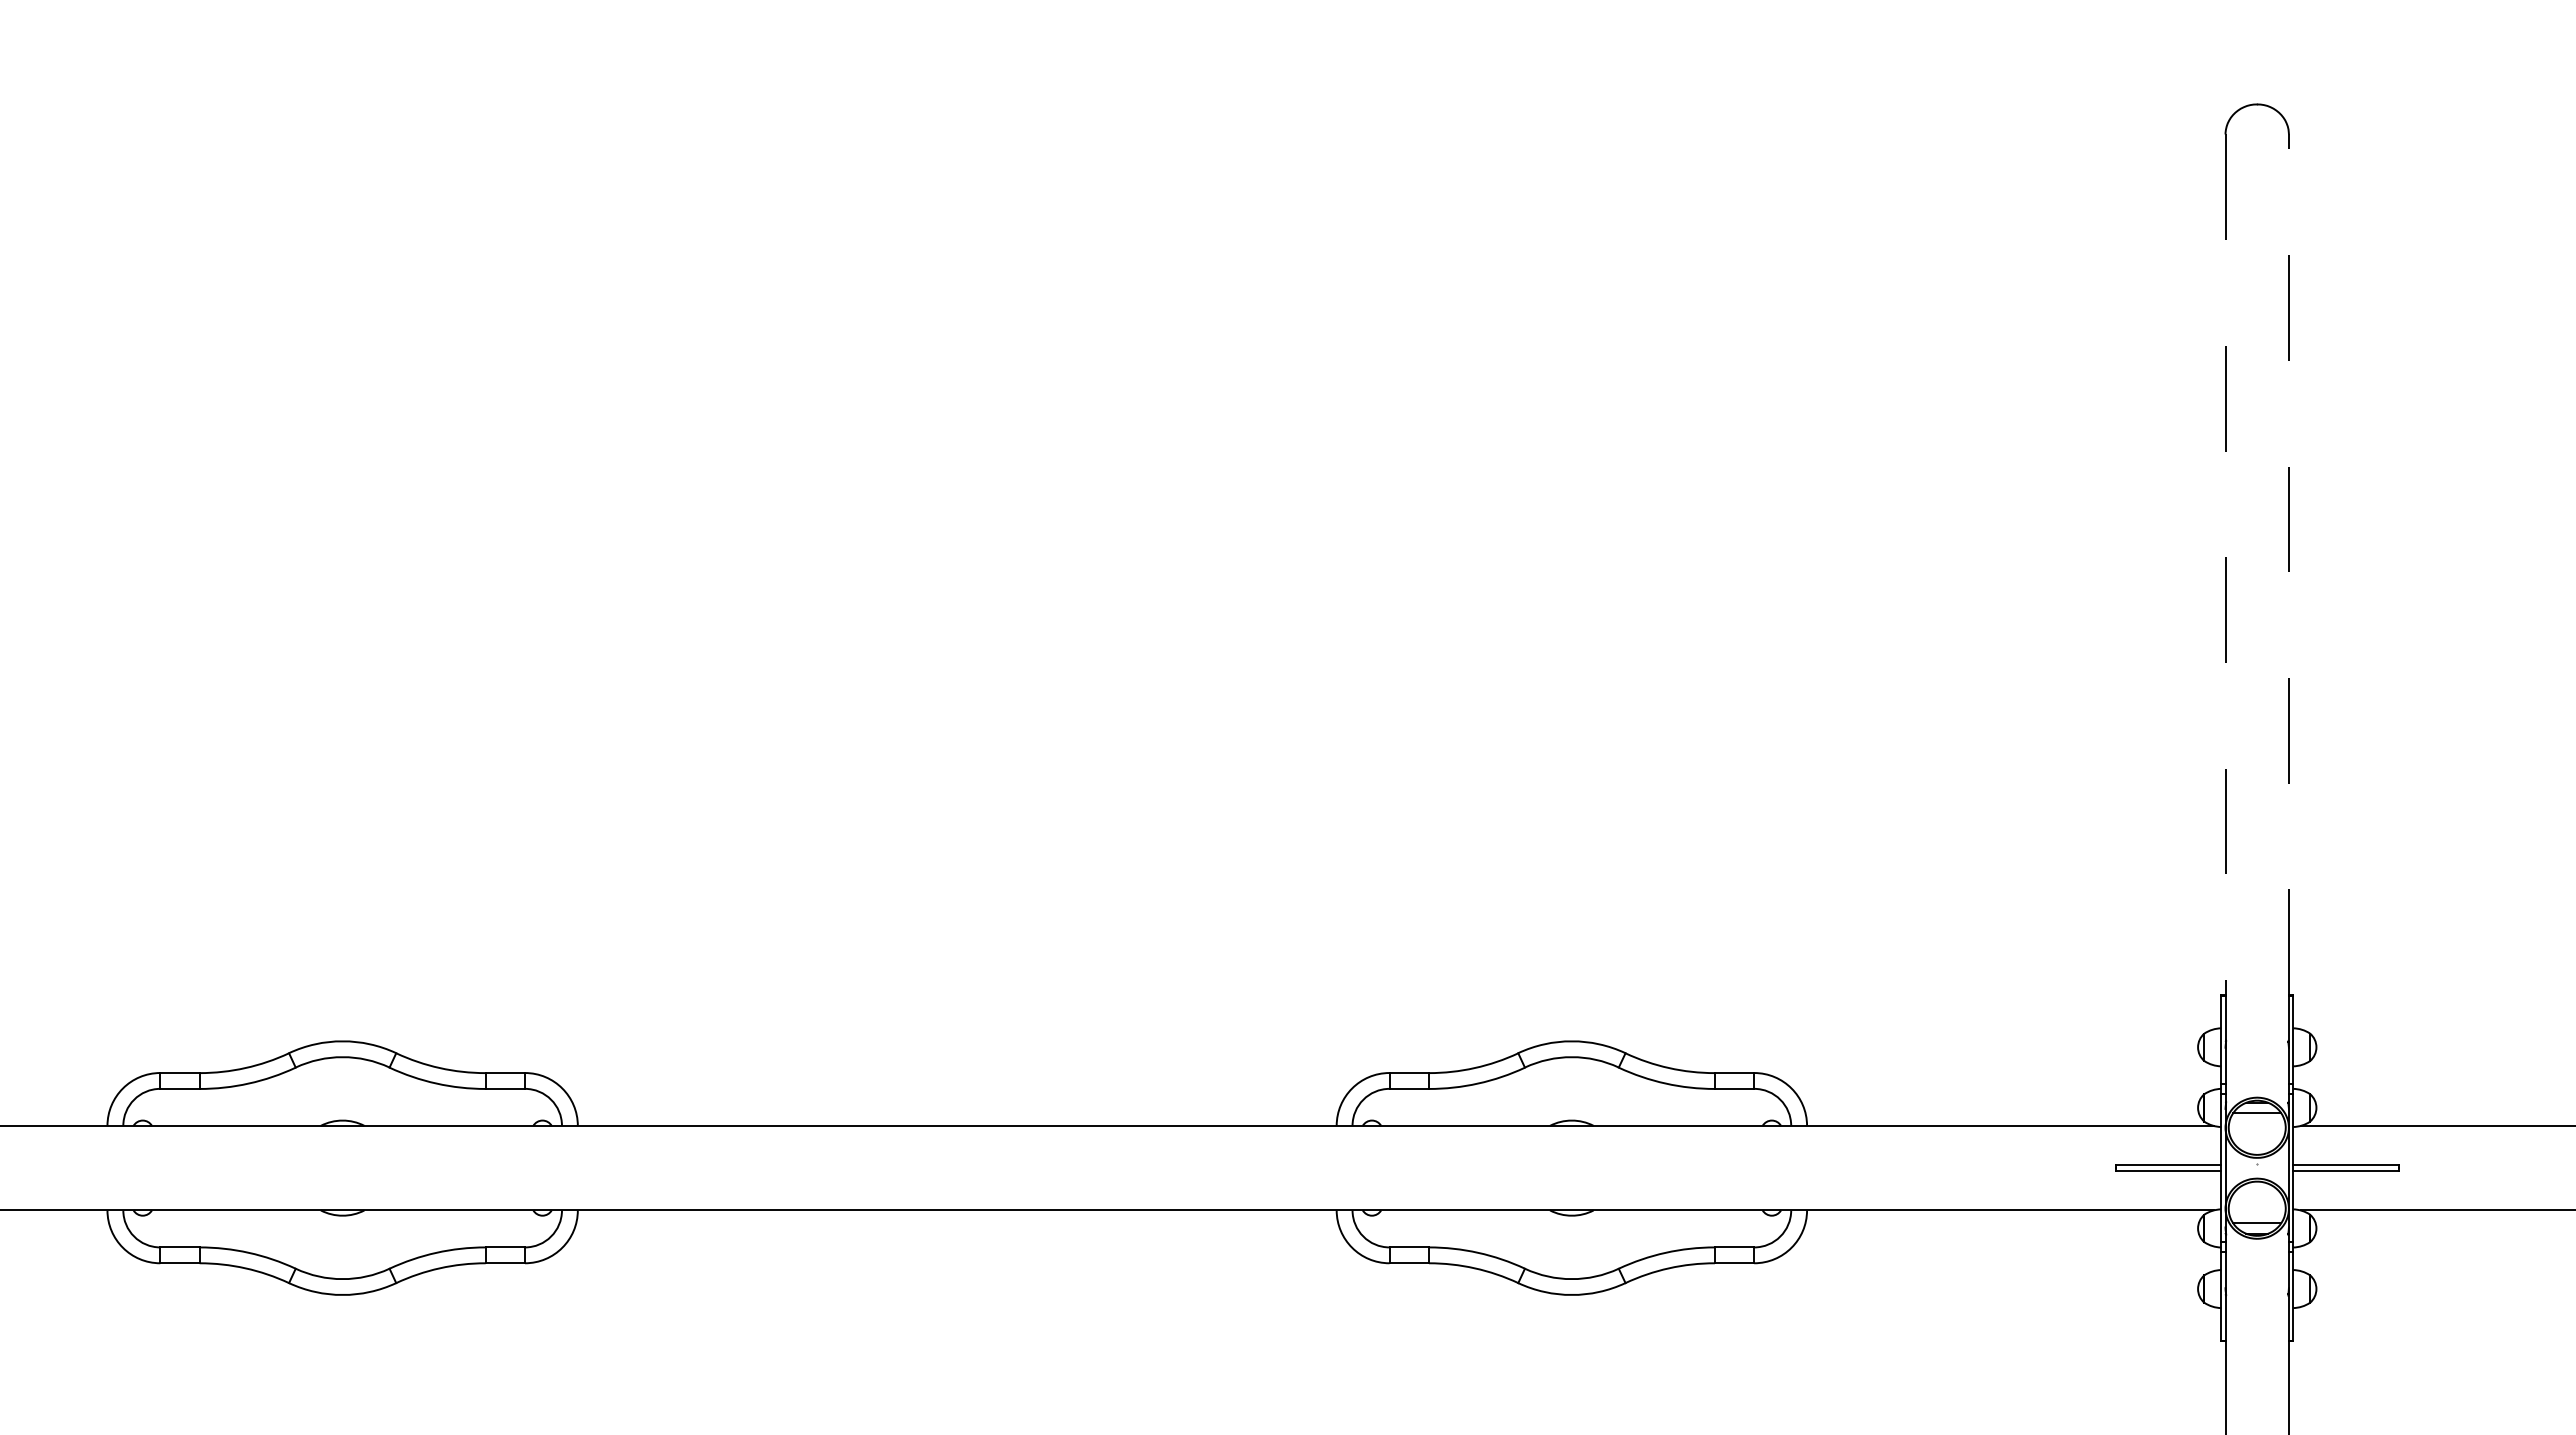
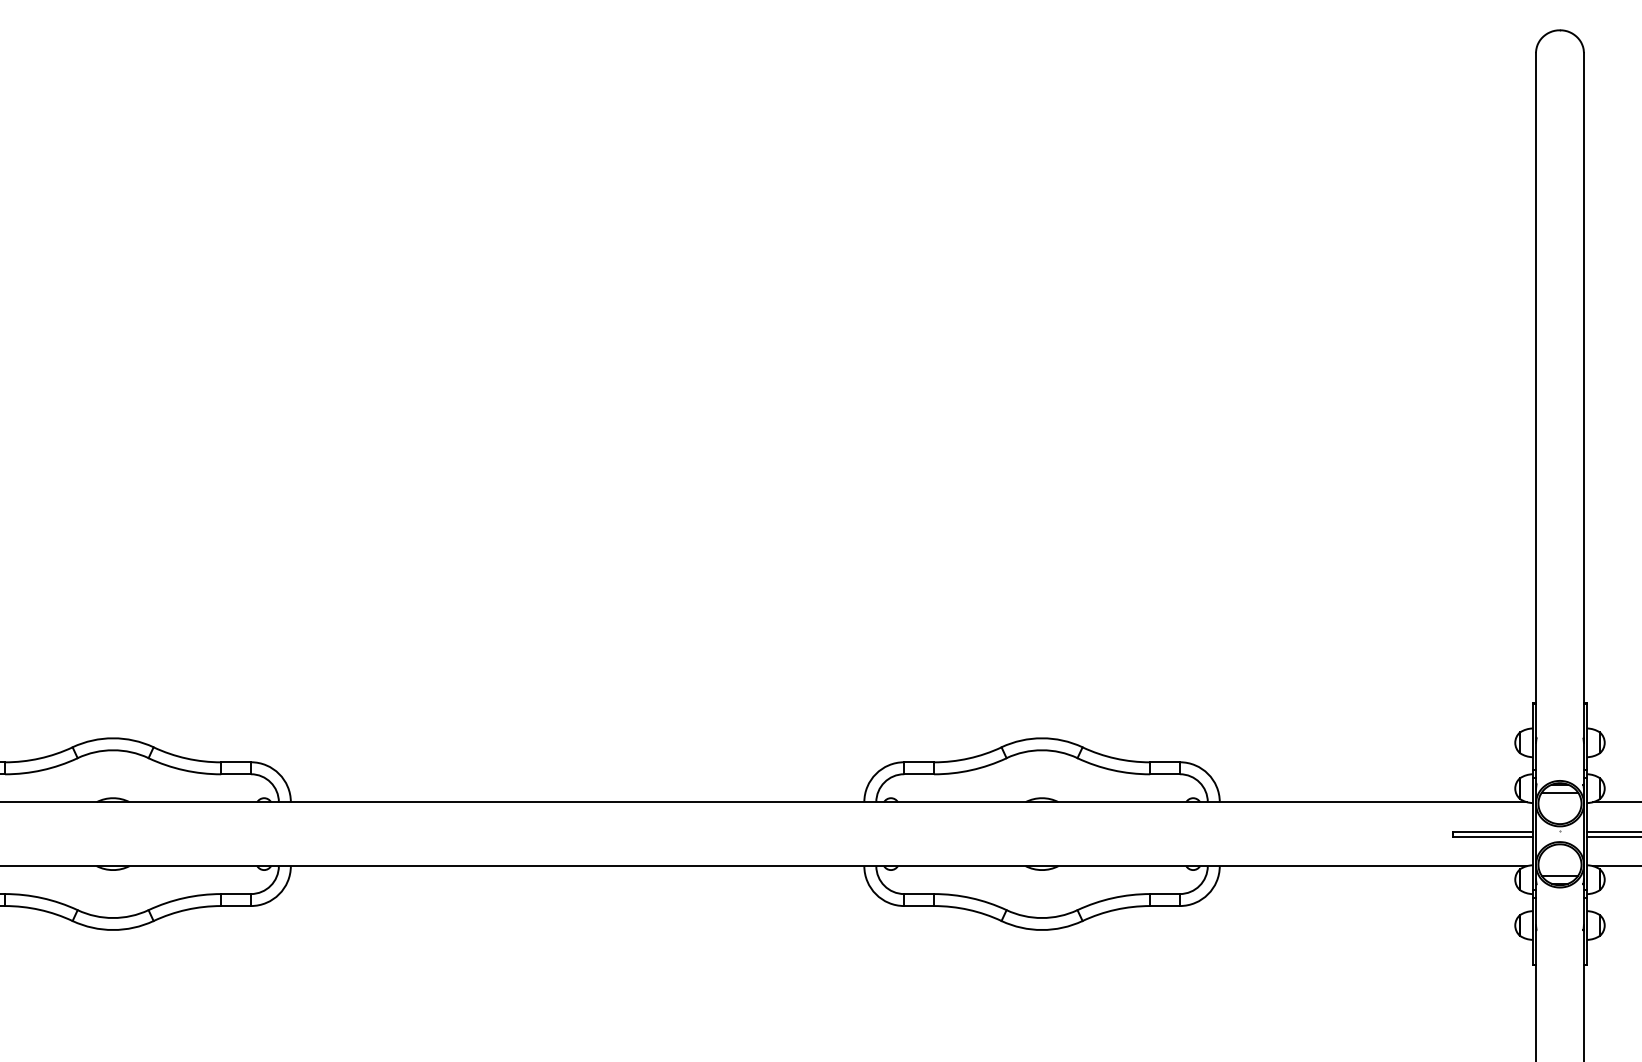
line: (2288, 564) -> (1583, 377), dashed -> solid
line: (2225, 565) -> (1536, 378), dashed -> solid

